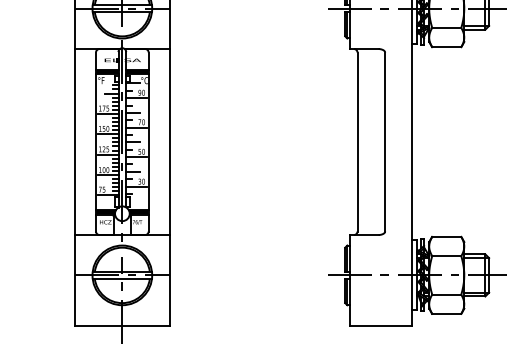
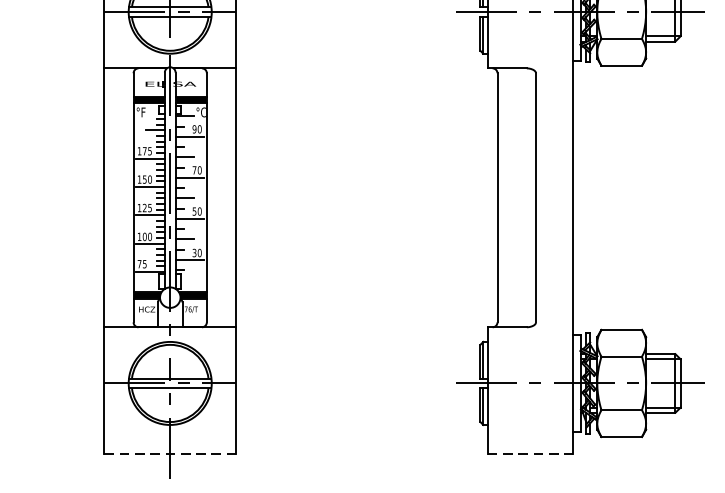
line: (122, 326) -> (170, 454), solid -> dashed
line: (381, 326) -> (530, 454), solid -> dashed

